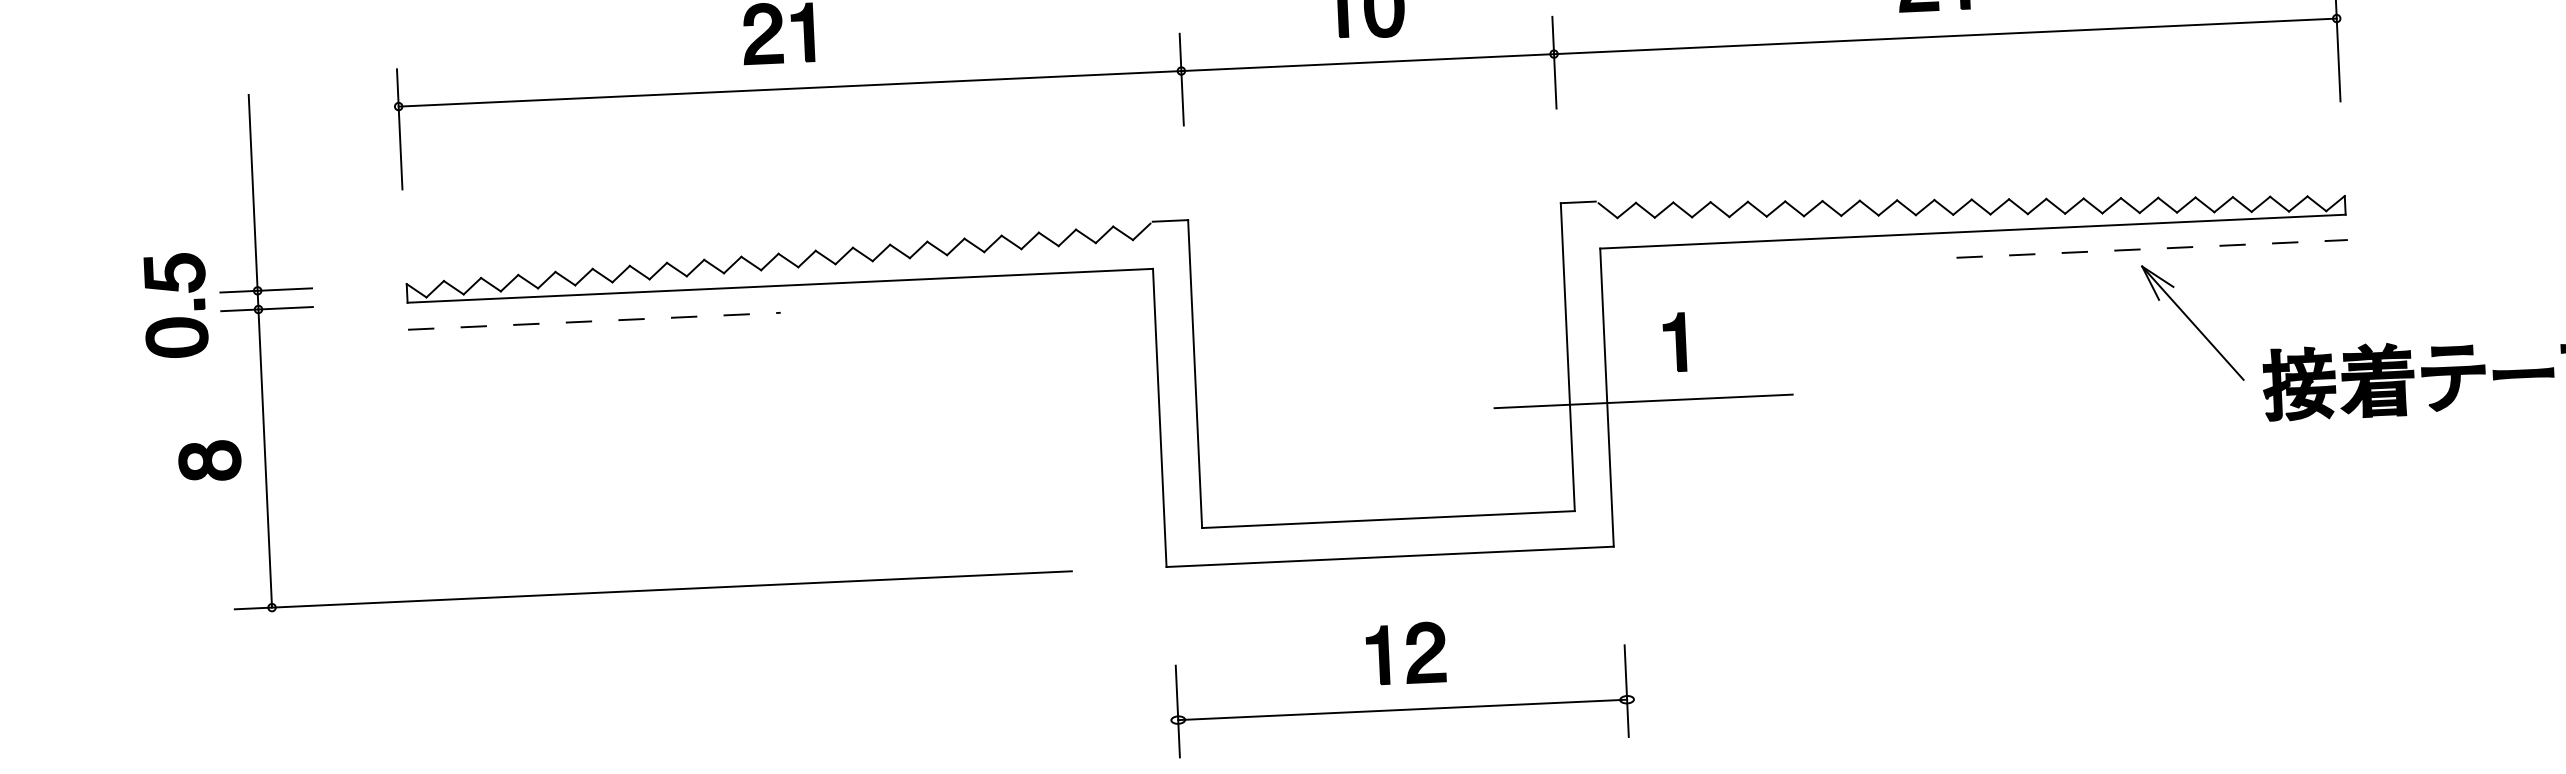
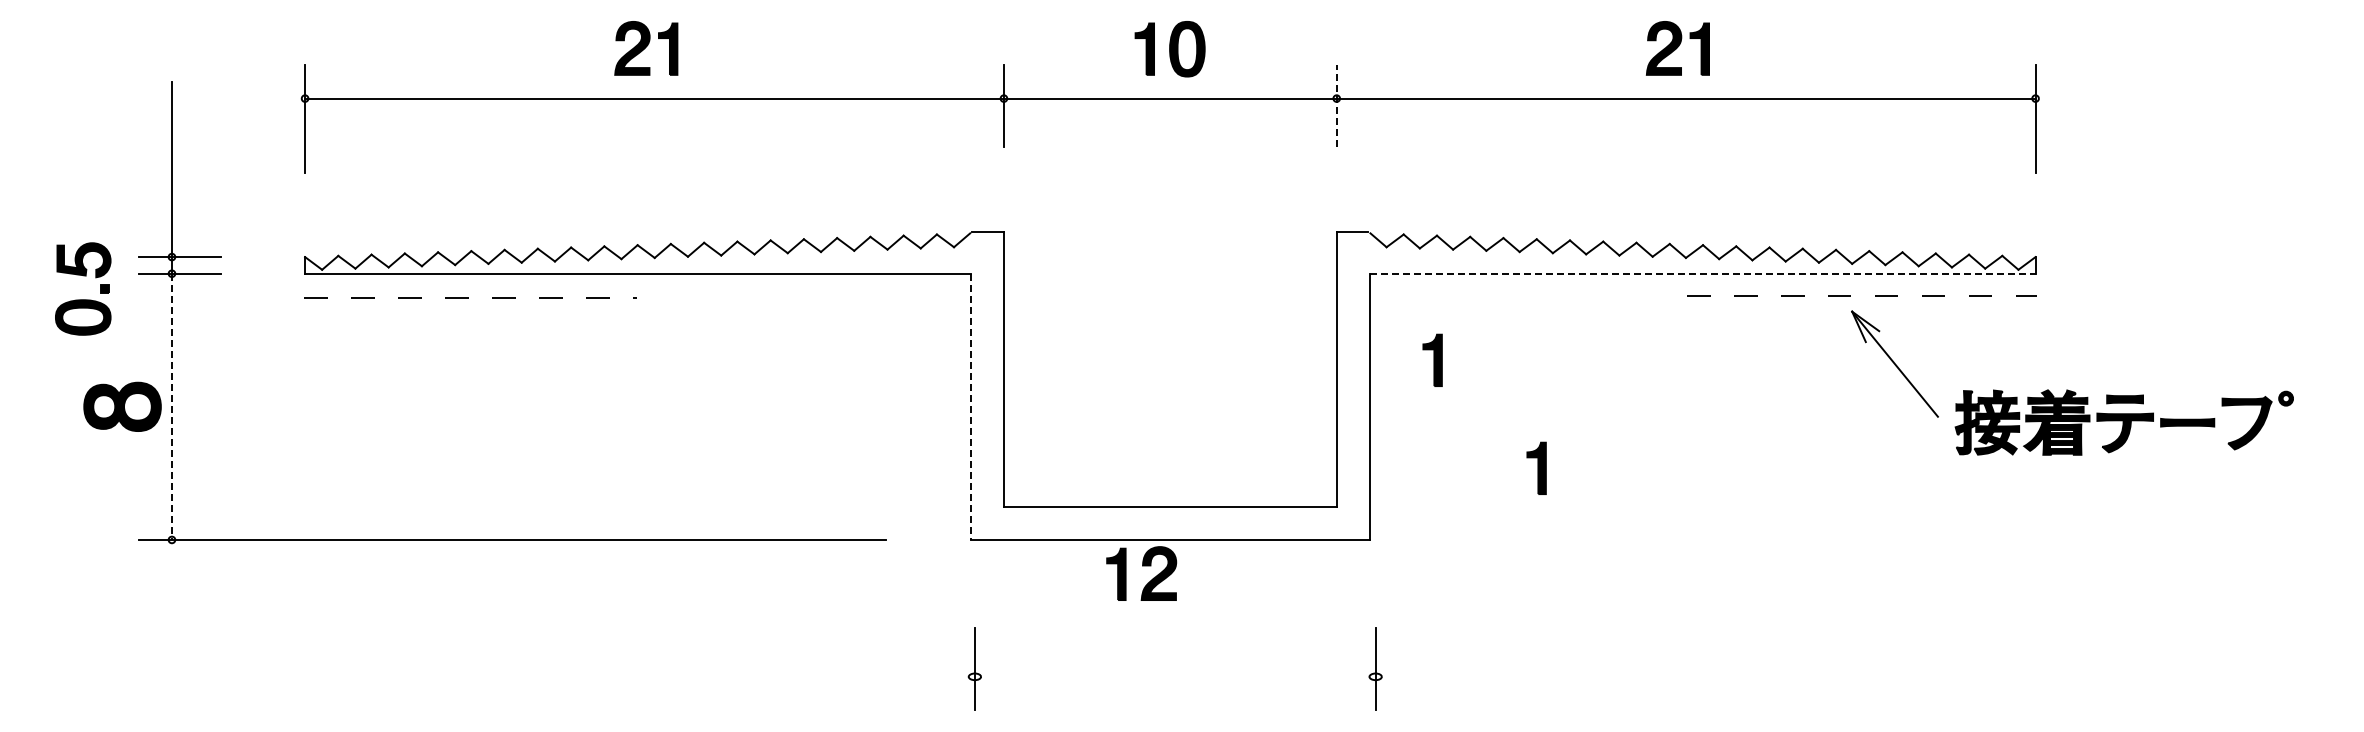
line: (1554, 62) -> (1336, 106), solid -> dashed
line: (1972, 231) -> (1702, 273), solid -> dashed
part: (176, 317) -> (83, 299), moved
line: (1643, 401) -> (1402, 411), removed
line: (1159, 418) -> (970, 407), solid -> dashed
part: (1796, 457) -> (1536, 467), added
line: (264, 459) -> (171, 407), solid -> dashed
part: (209, 460) -> (122, 406), size x1.4
part: (1406, 645) -> (1142, 566), moved
line: (1401, 709) -> (1174, 676), removed

